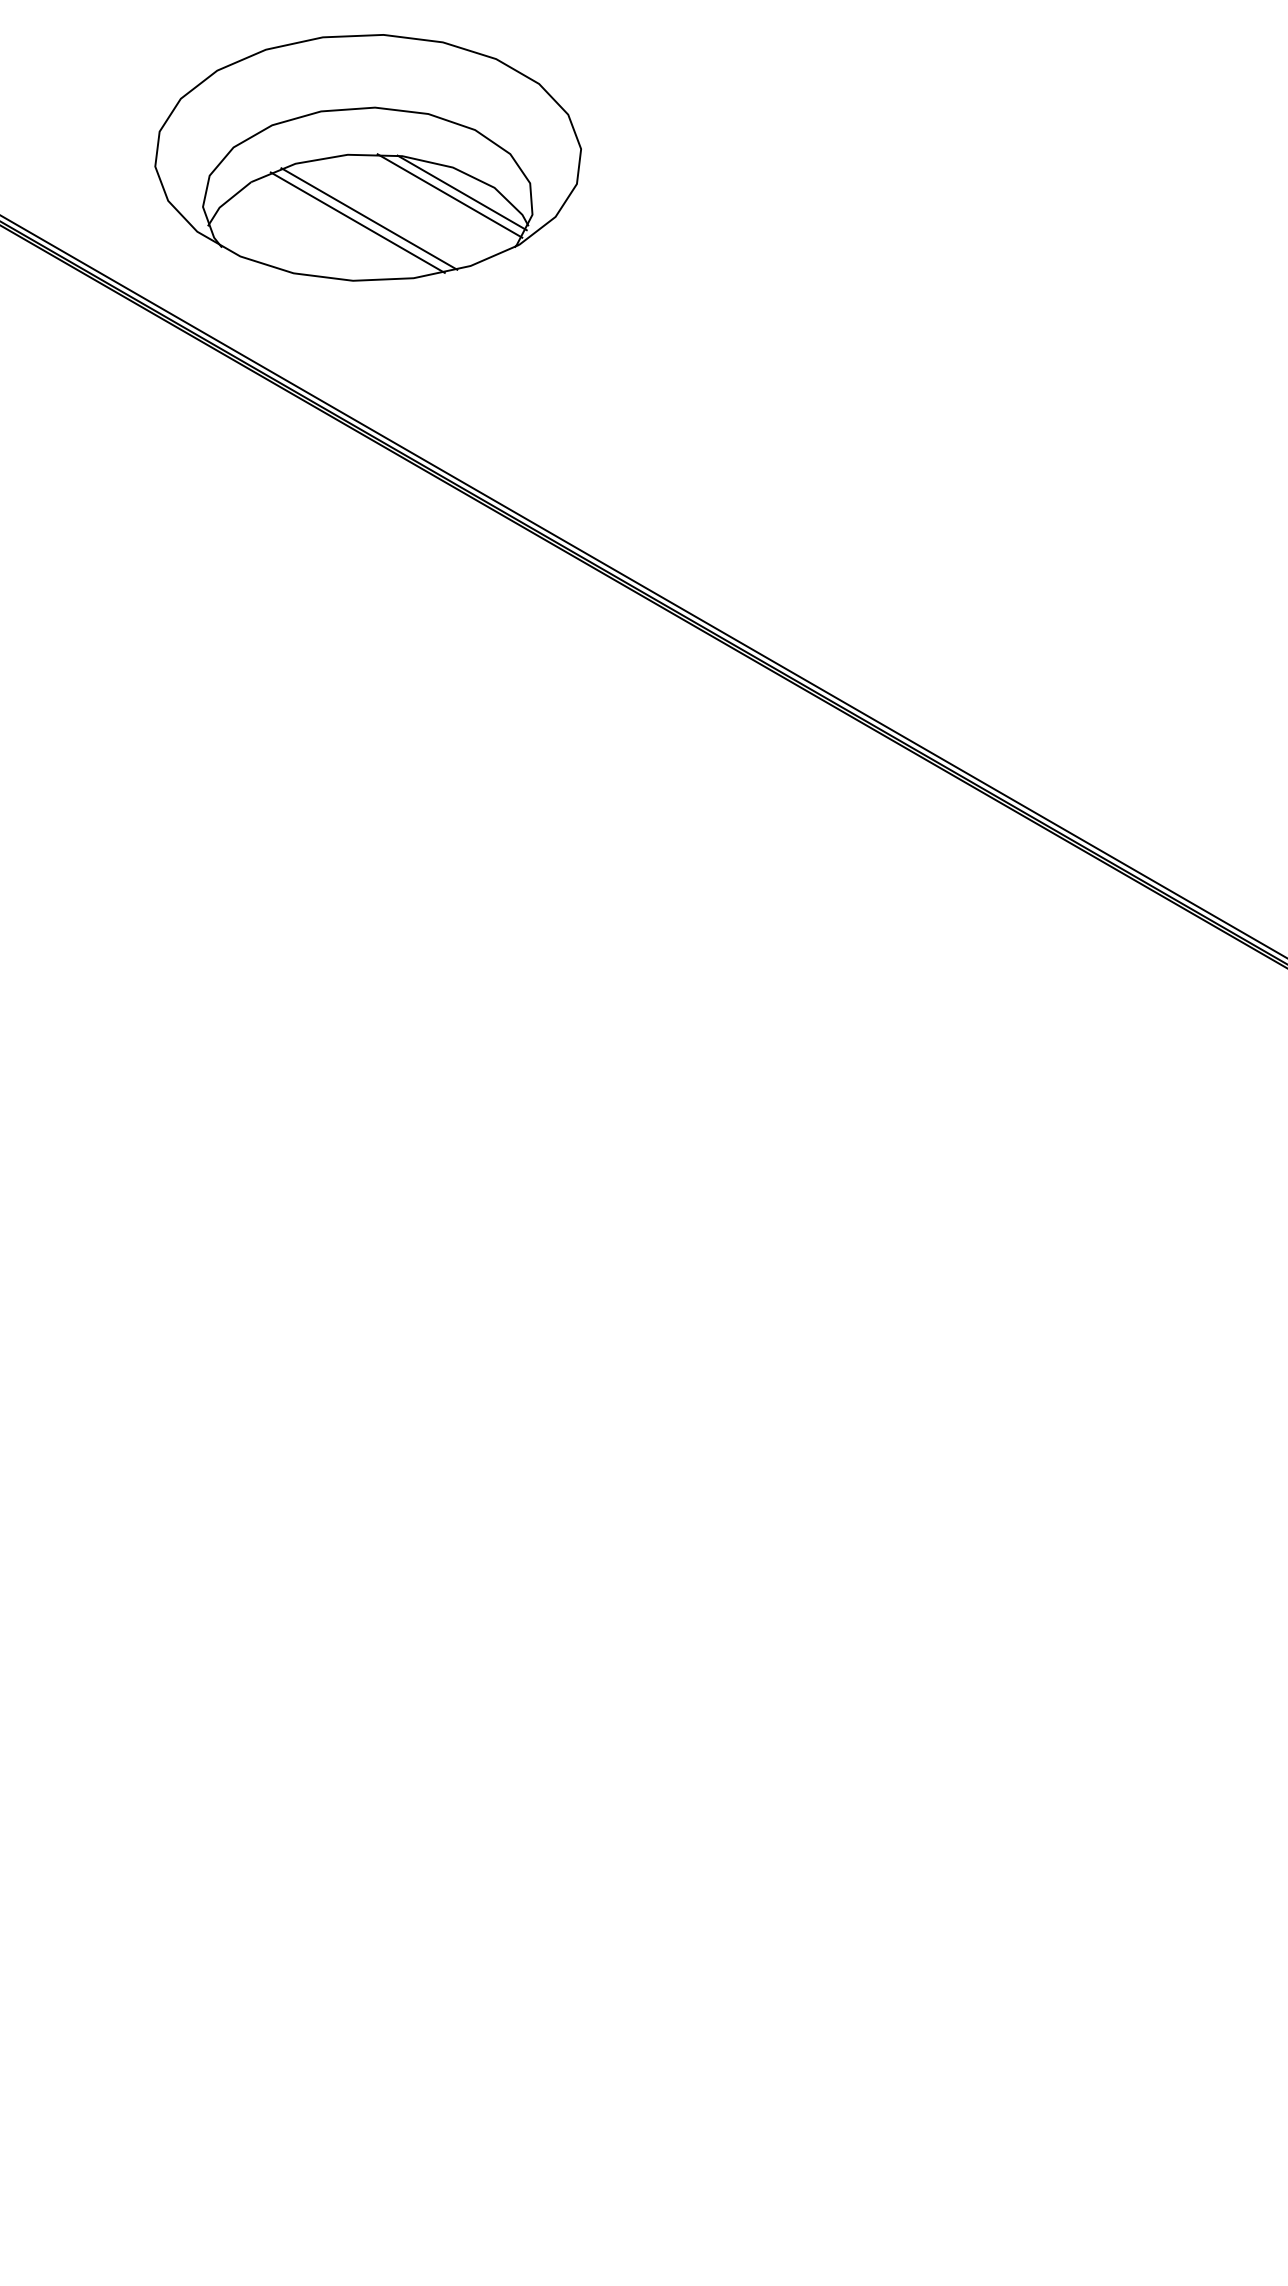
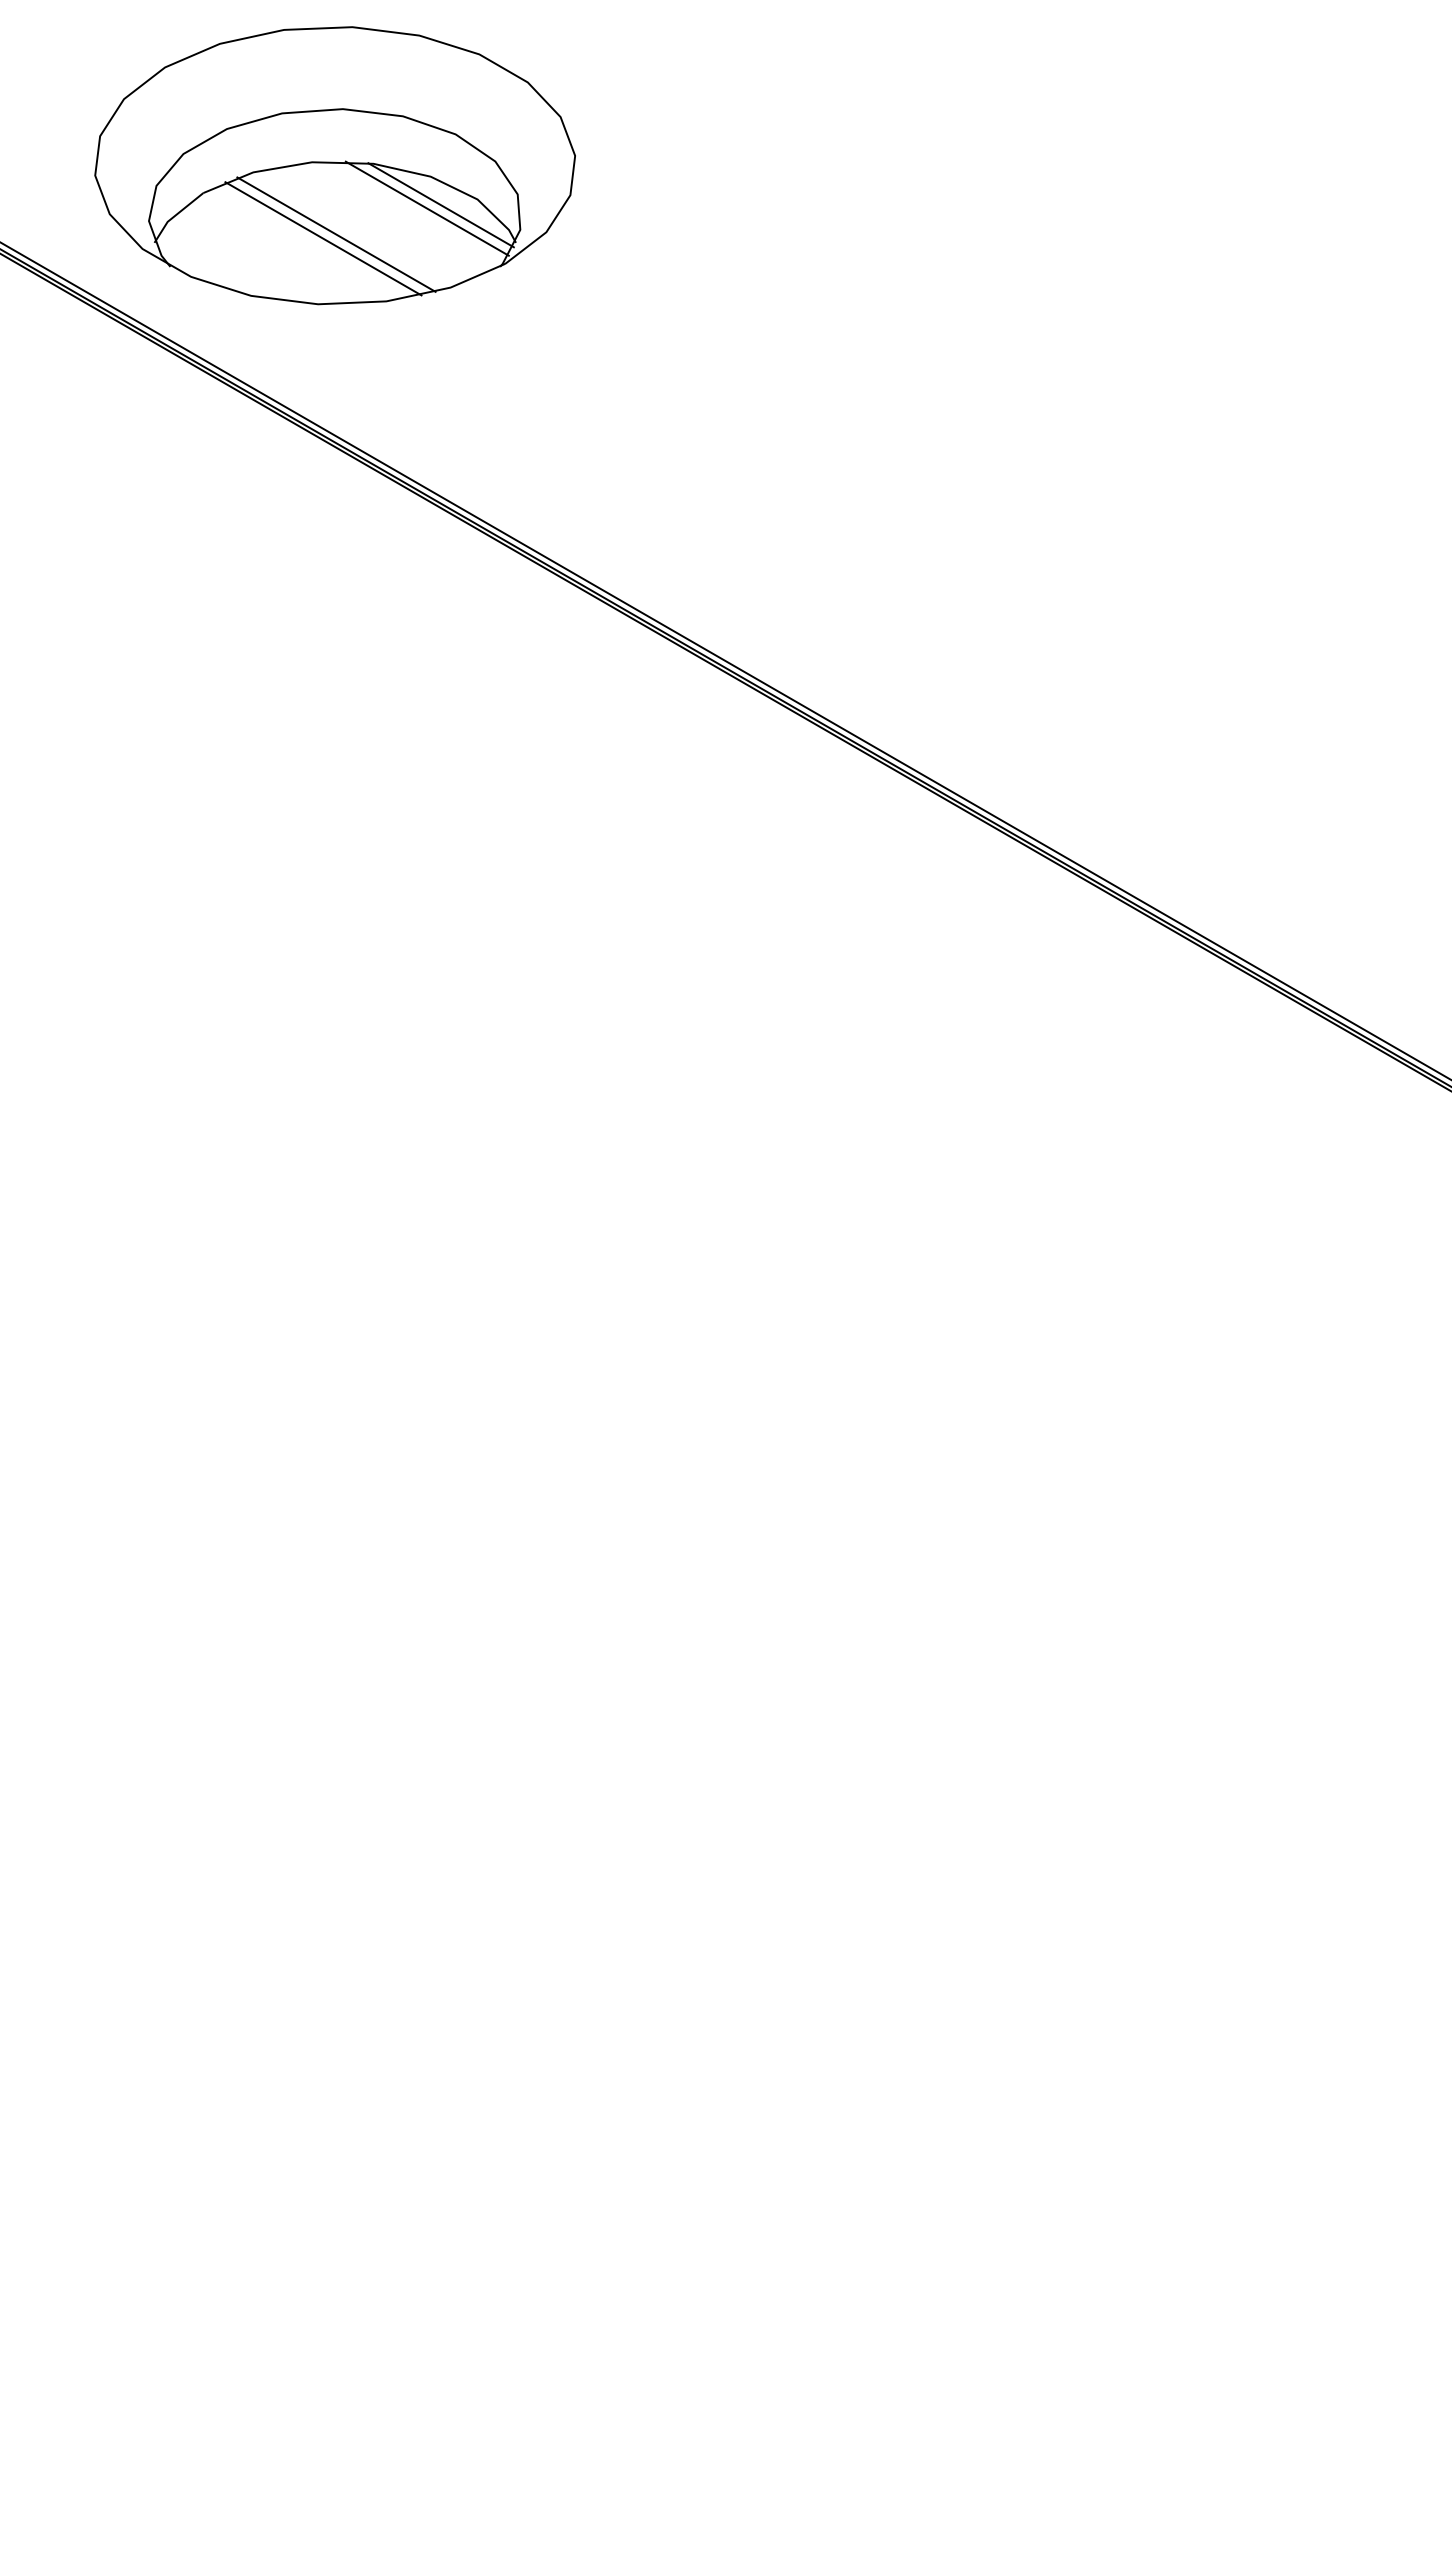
part: (367, 157) -> (334, 165), moved

